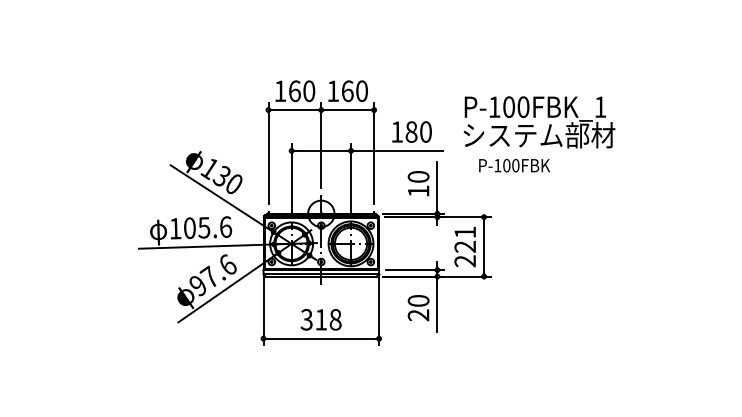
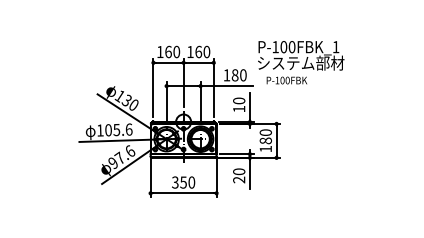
text: (539, 134) -> (301, 62), moved
text: (464, 246) -> (265, 140), 221 -> 180
text: (328, 319) -> (187, 182), 318 -> 350

